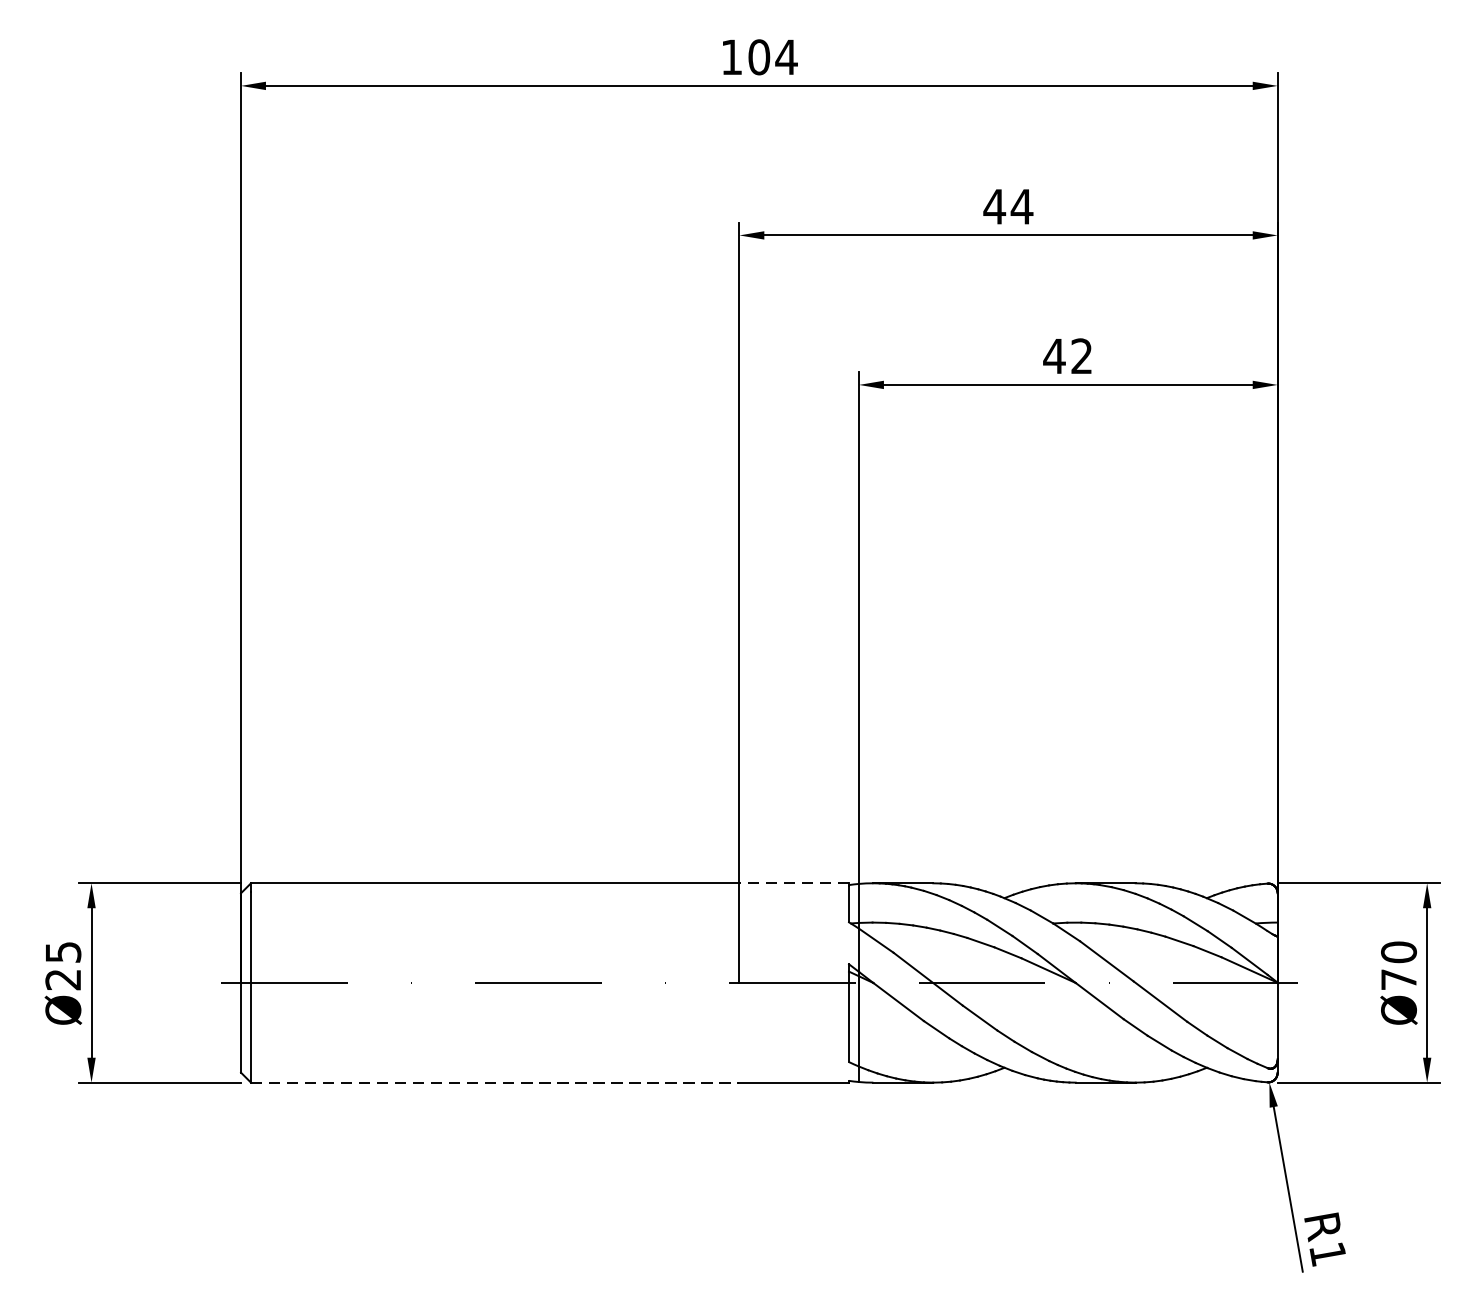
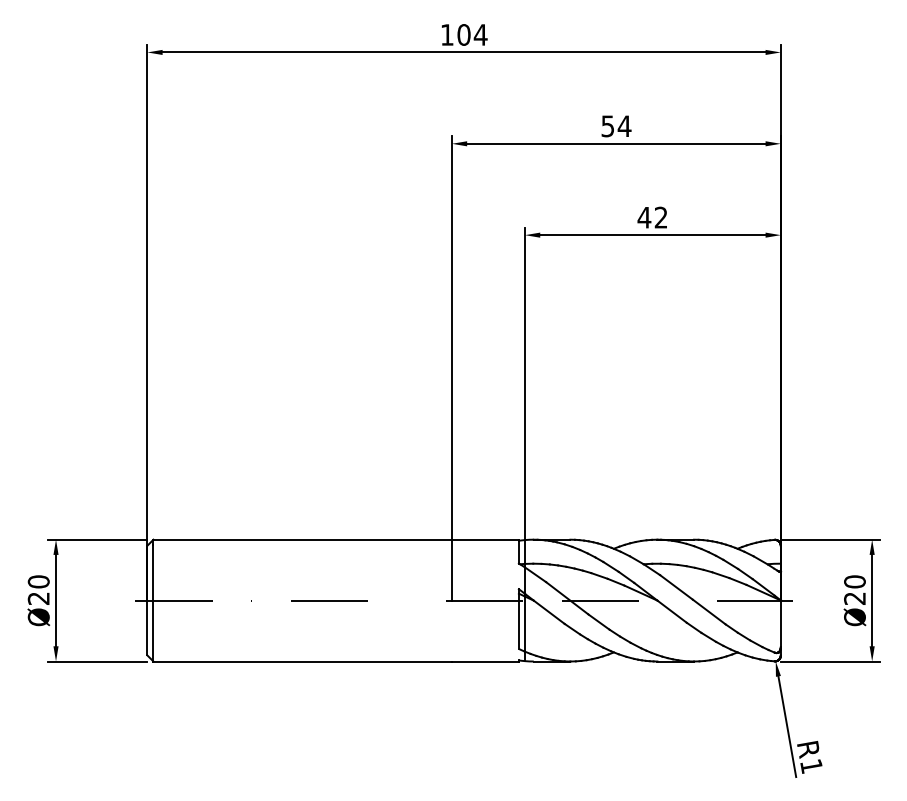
text: (994, 207) -> (607, 126), 44 -> 54
line: (792, 882) -> (484, 539), dashed -> solid
text: (62, 951) -> (38, 581), Ø25 -> Ø20
text: (1398, 979) -> (854, 598), Ø70 -> Ø20
line: (496, 1082) -> (303, 661), dashed -> solid

